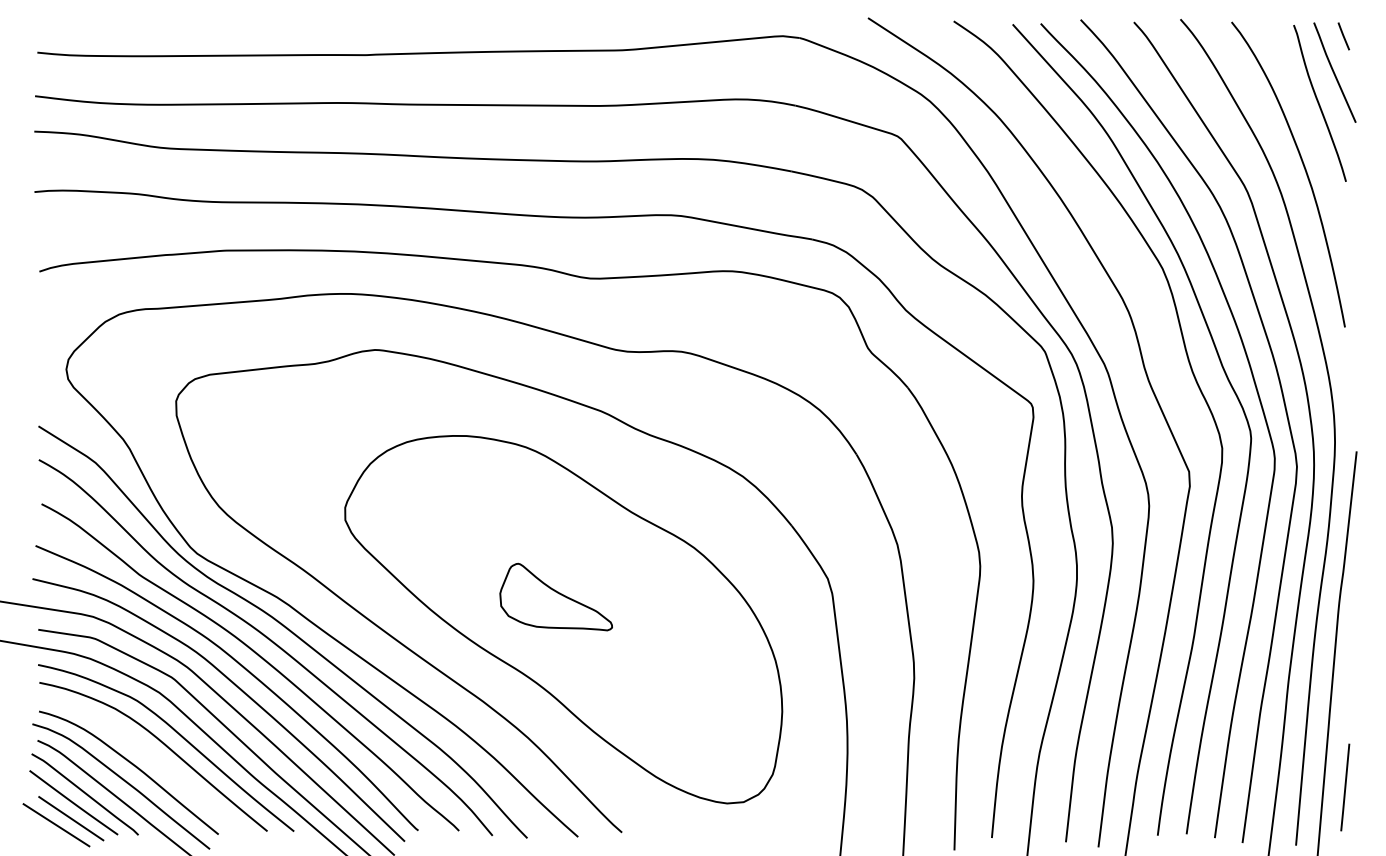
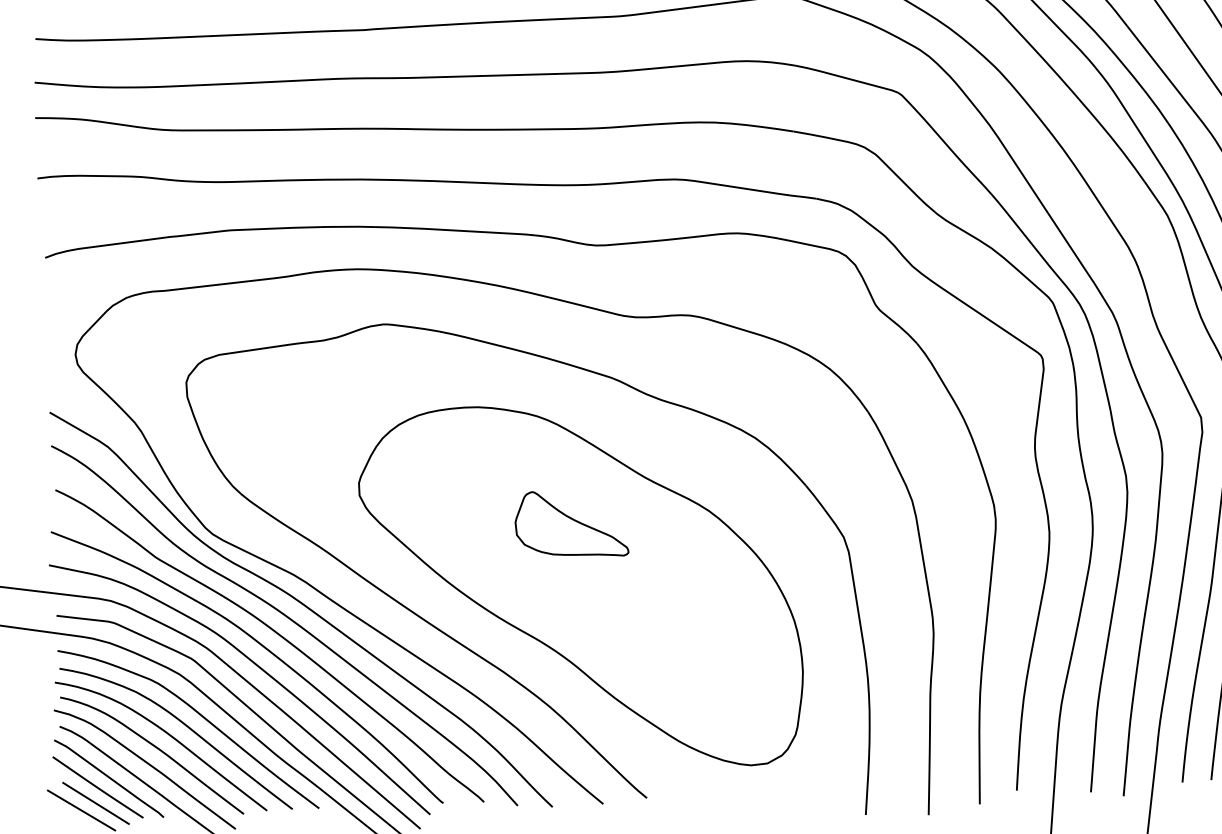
part: (555, 596) -> (570, 523), moved
curve: (147, 754) -> (170, 736), added

